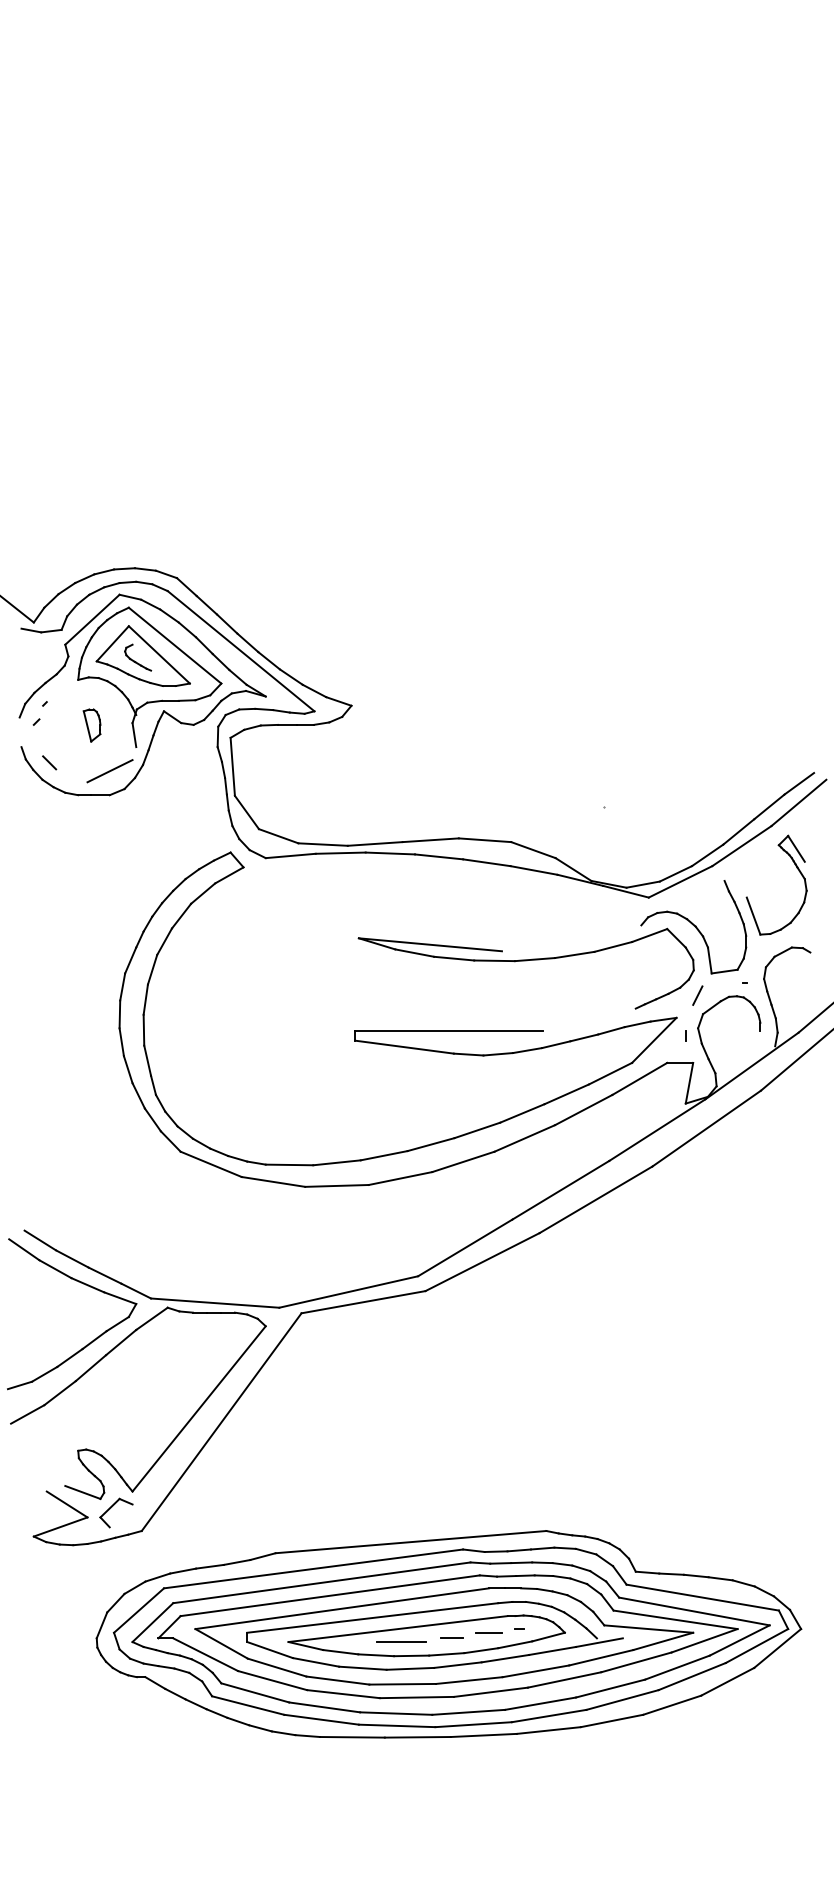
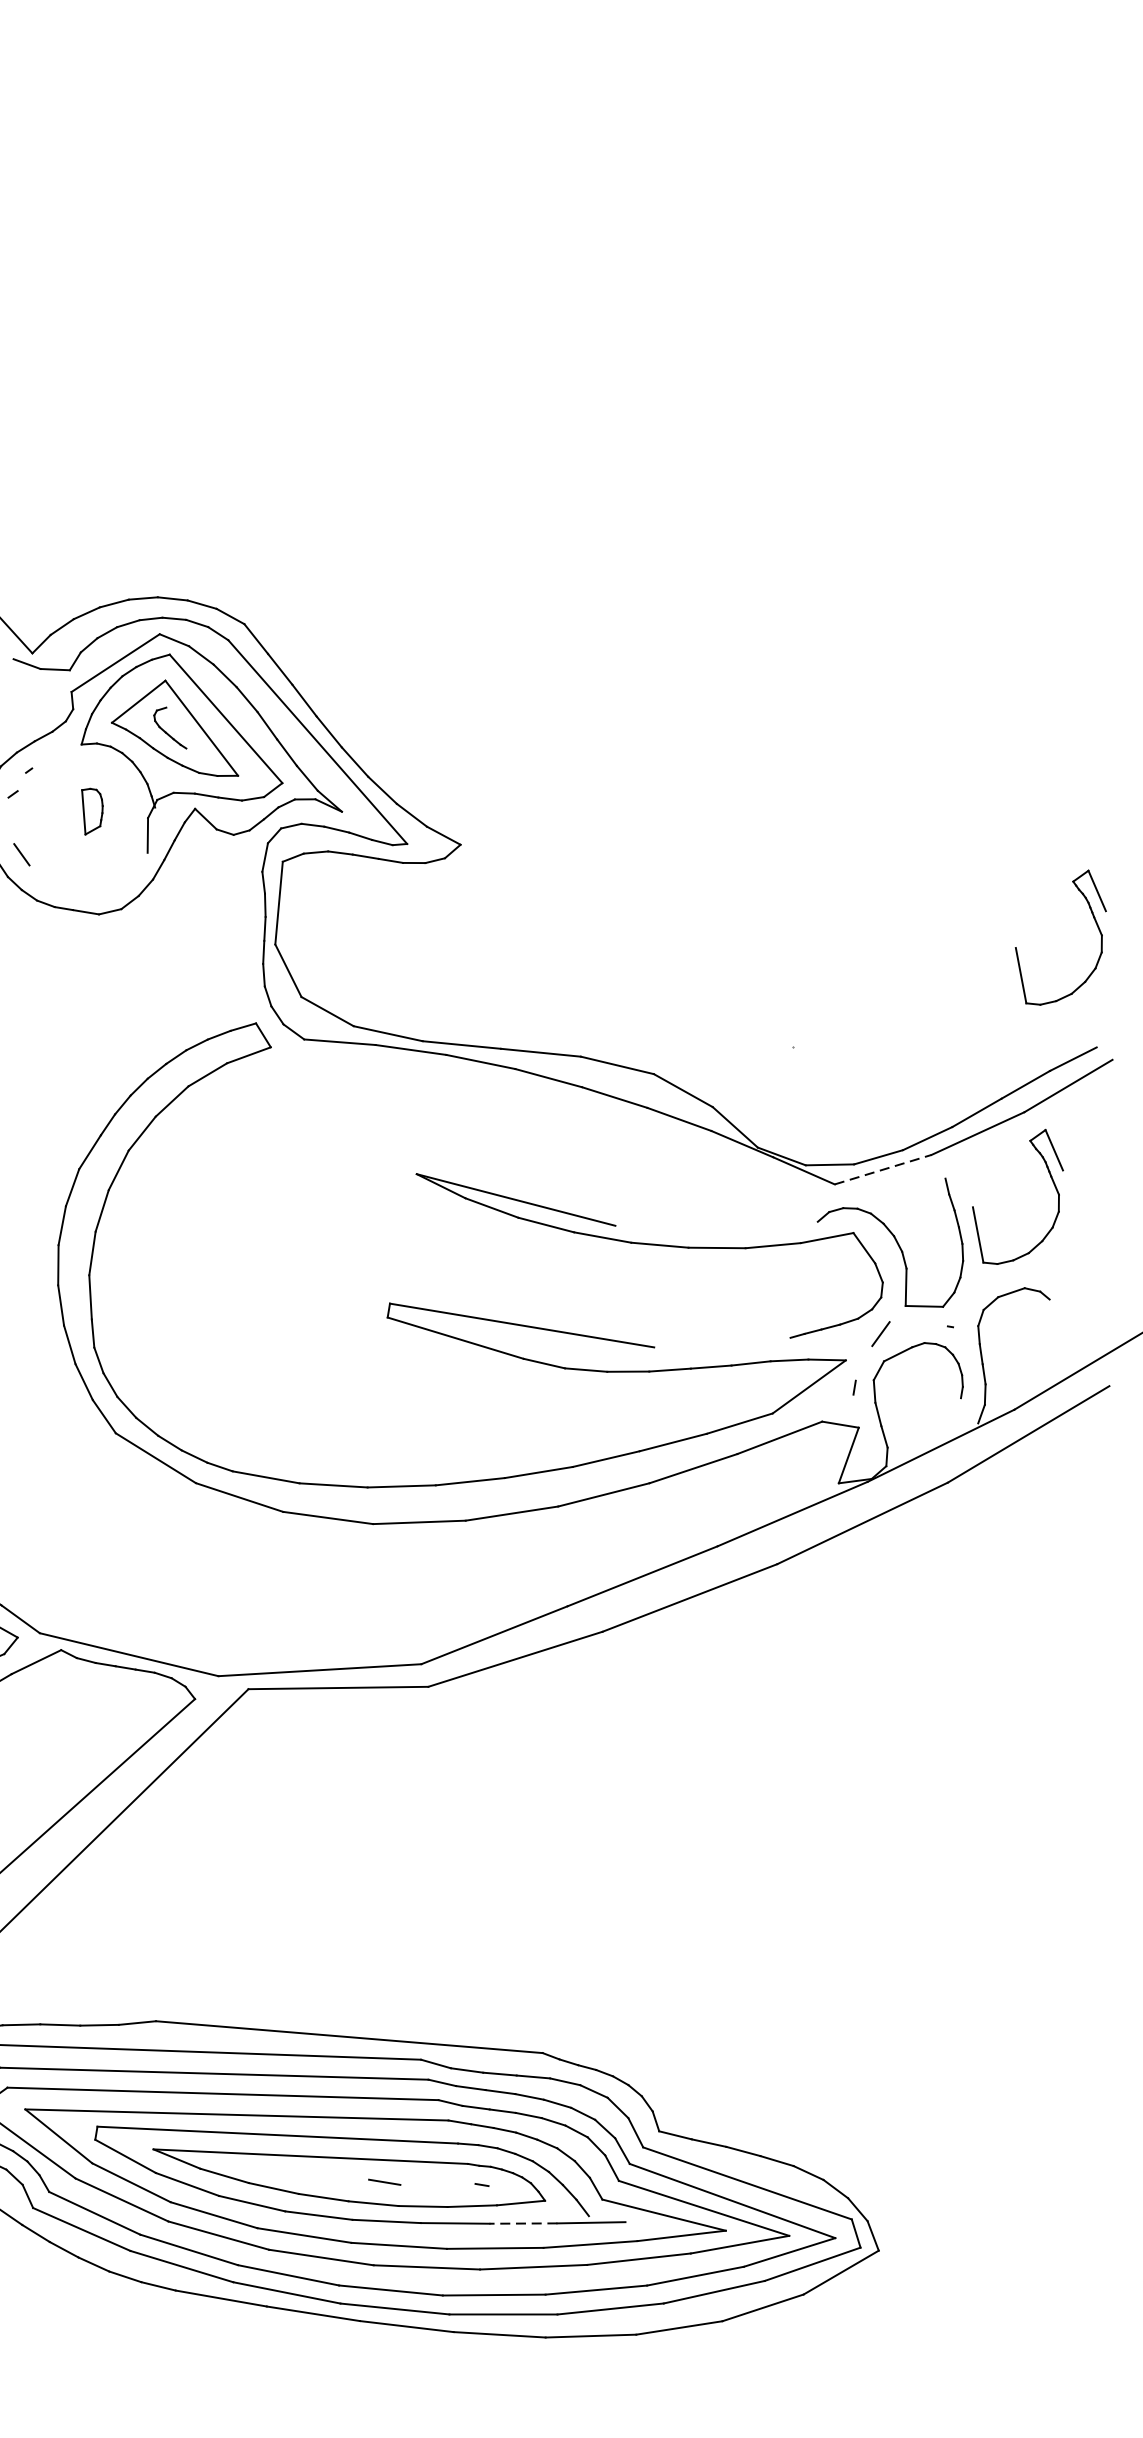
part: (798, 687) -> (1094, 923), added
line: (109, 771) -> (104, 880), removed
line: (680, 881) -> (883, 1169), solid -> dashed
line: (488, 1632) -> (437, 2182), removed
line: (401, 1642) -> (312, 2176), removed
line: (552, 1650) -> (523, 2222), solid -> dashed

